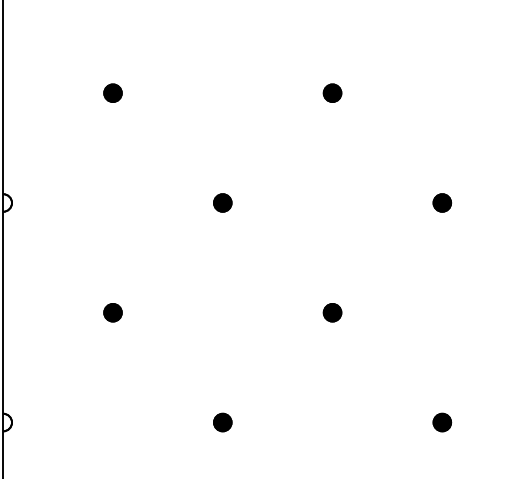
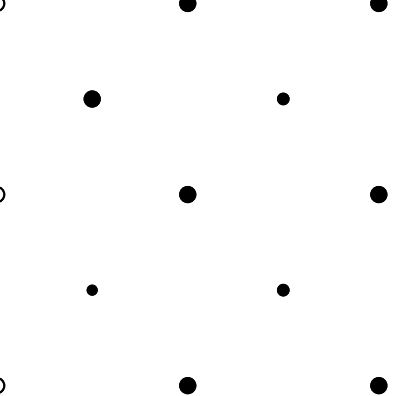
part: (332, 92) -> (283, 98), size x0.7
part: (112, 312) -> (91, 289), size x0.6
part: (332, 312) -> (283, 289), size x0.7

